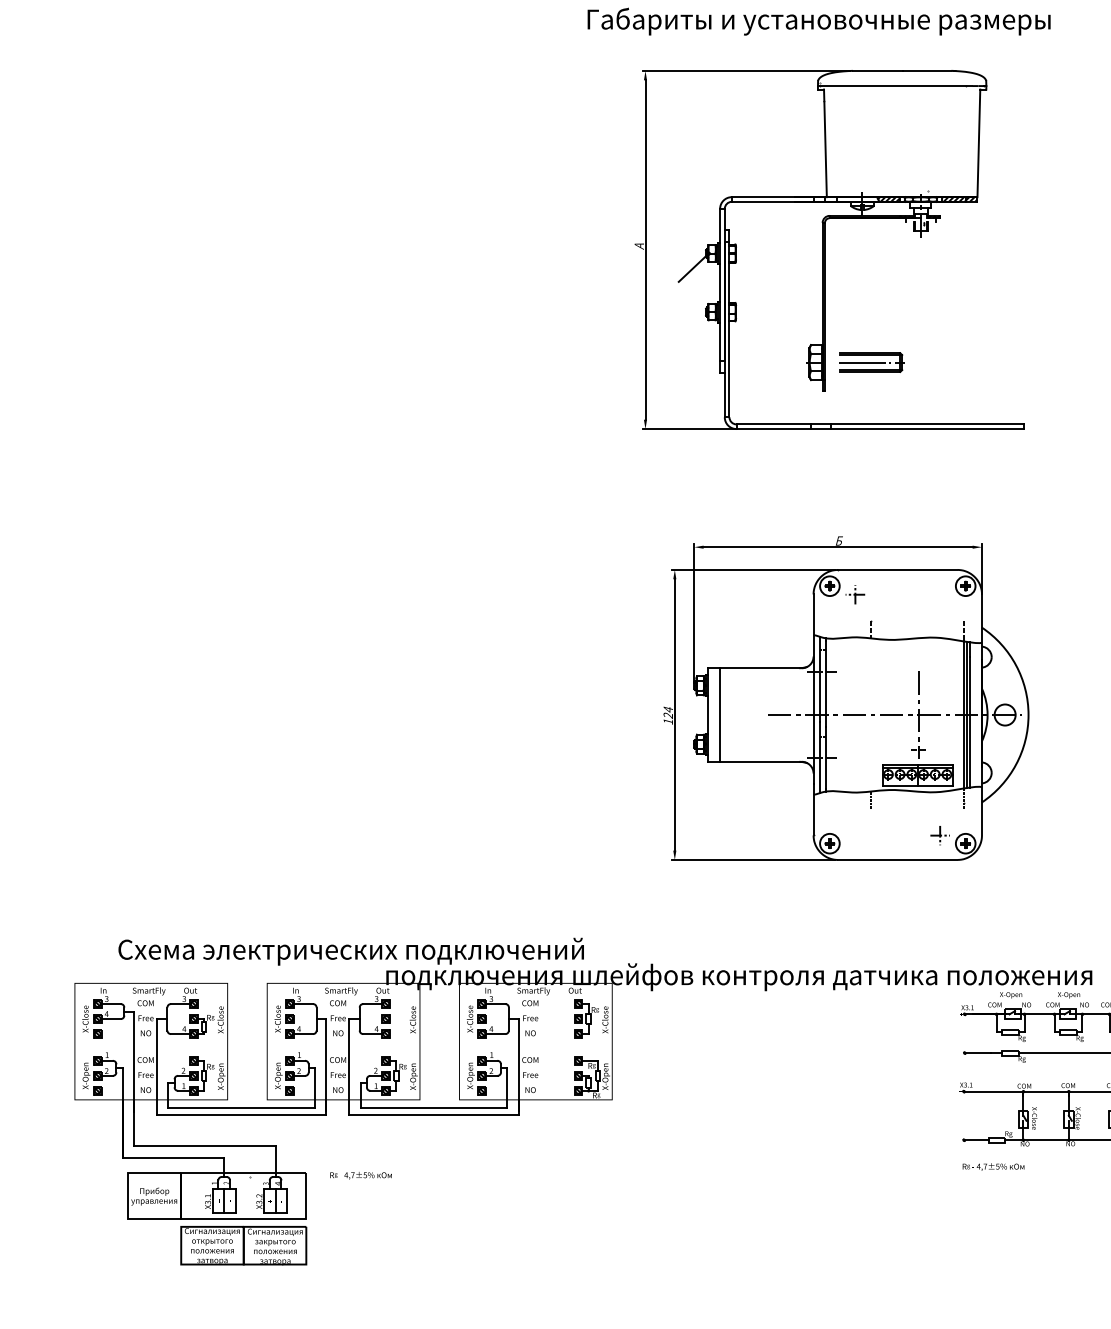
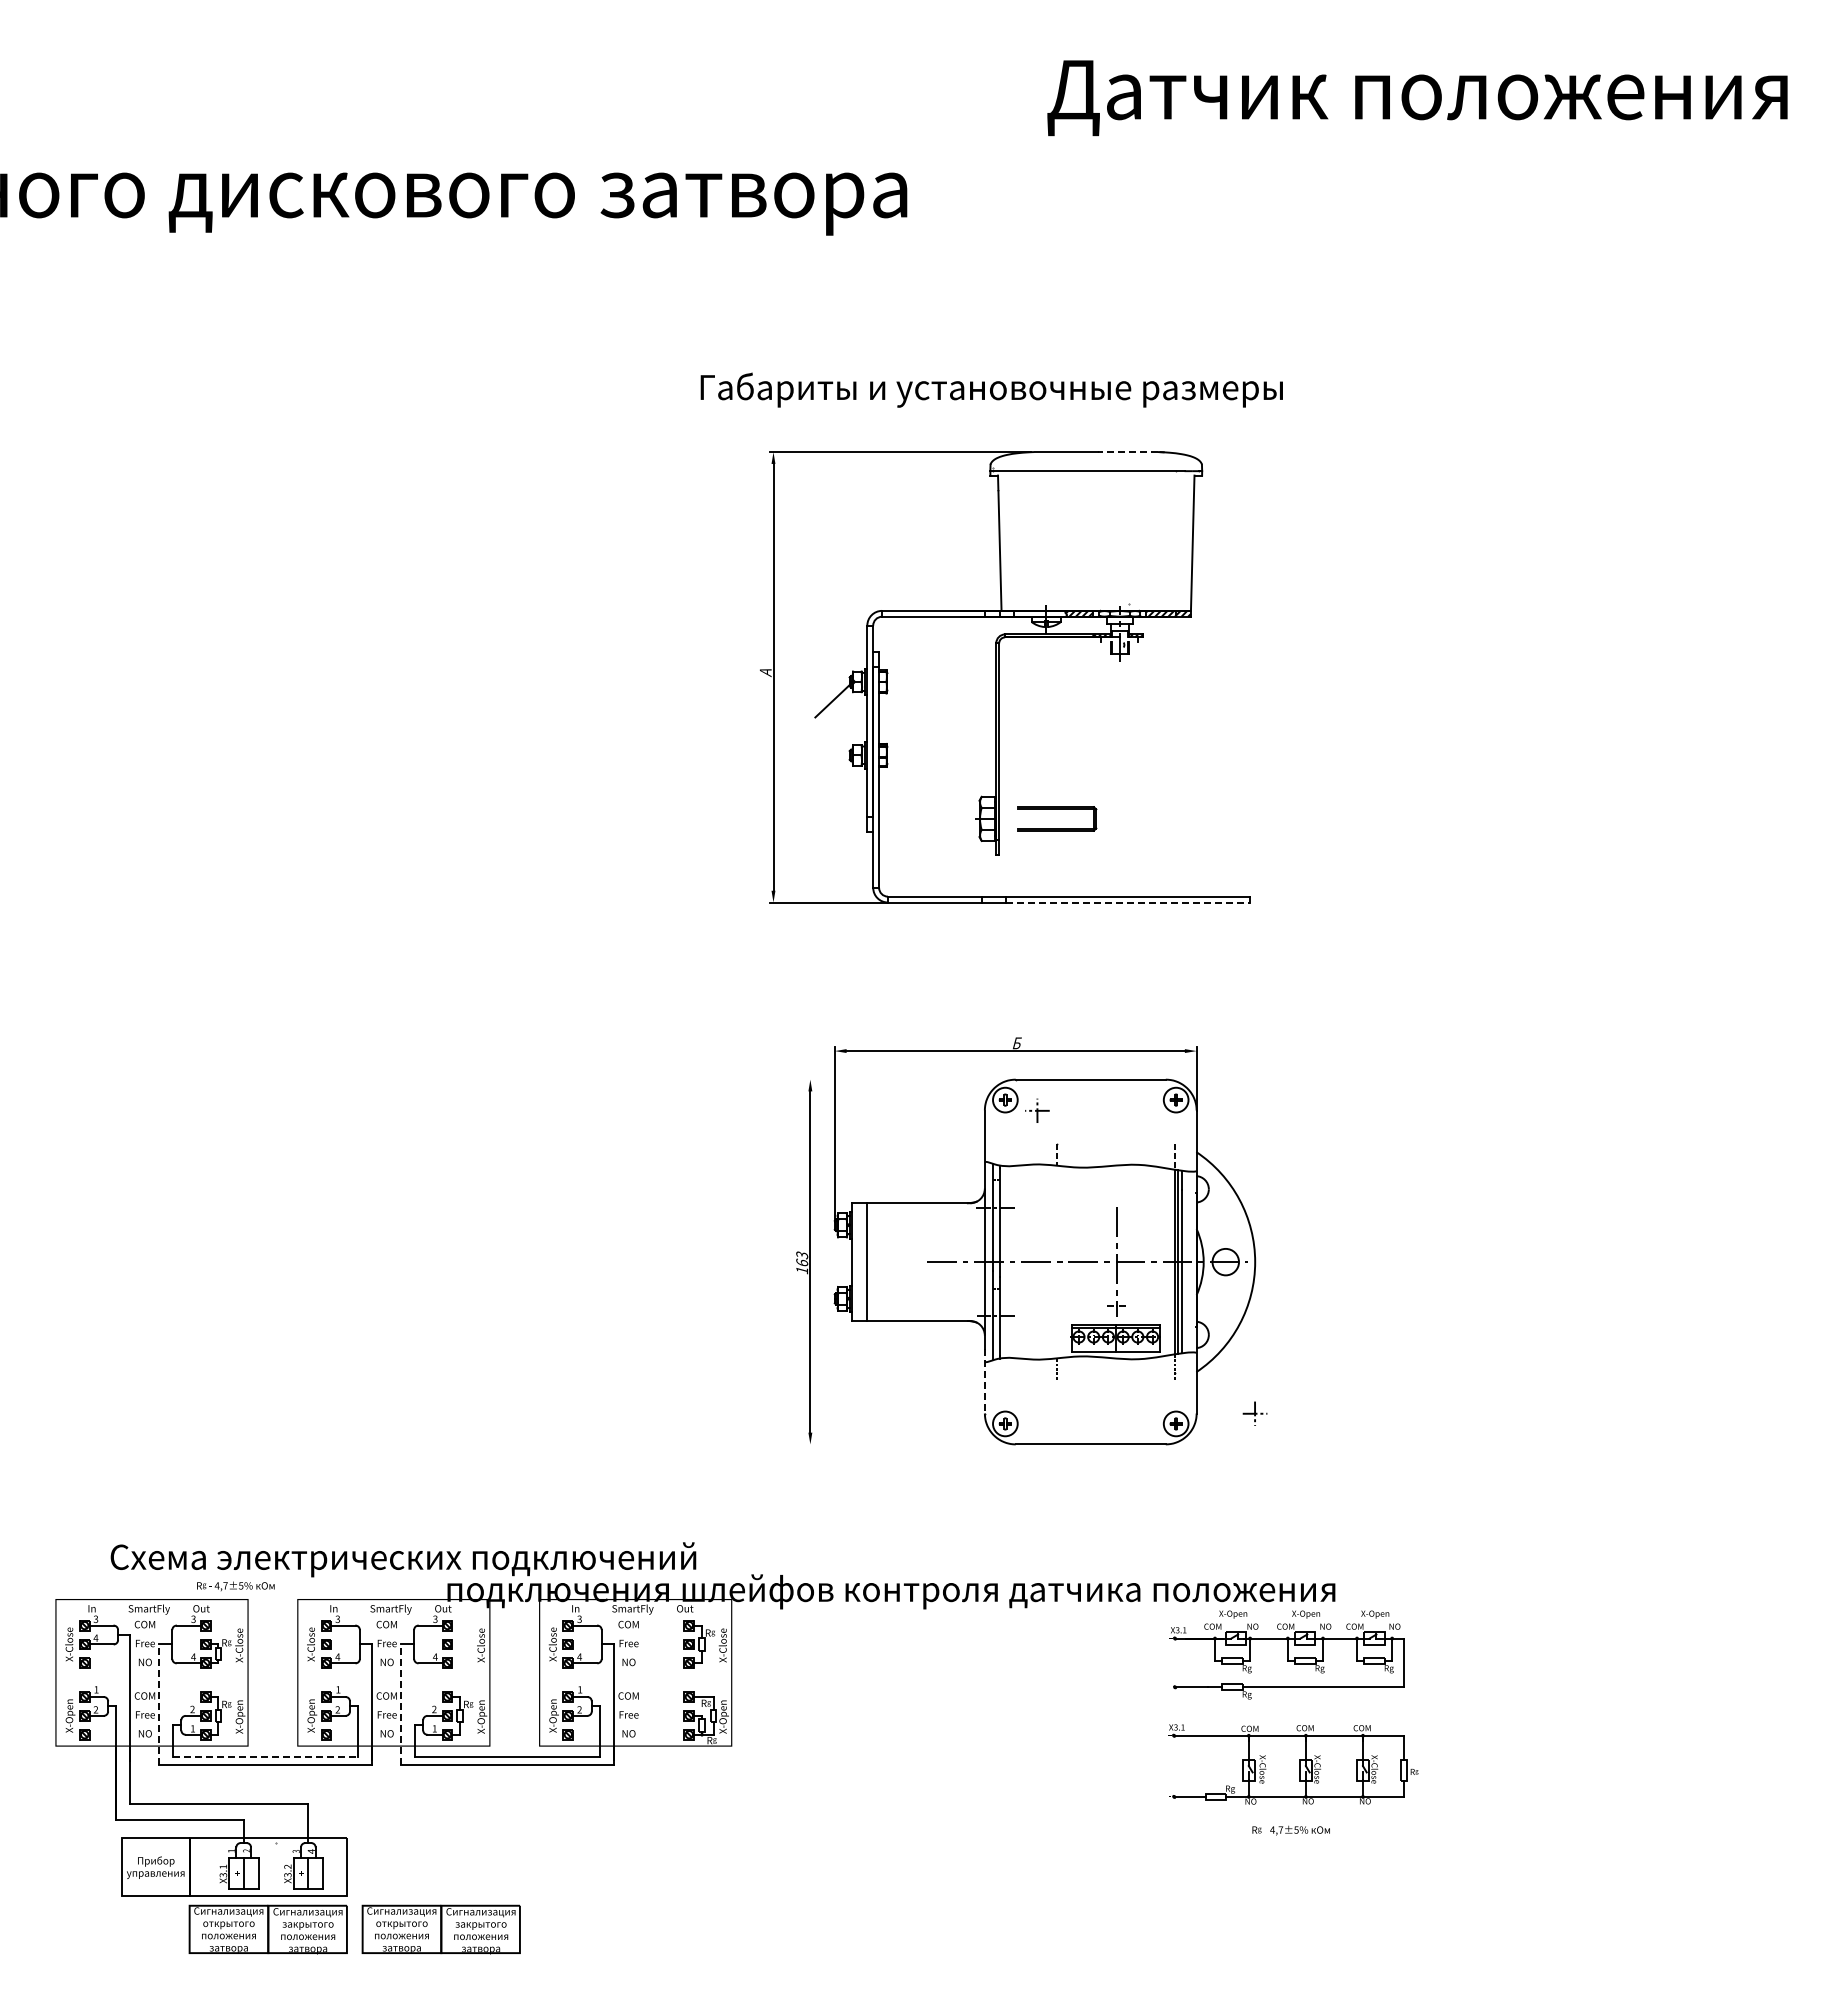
line: (927, 71) -> (1127, 452), solid -> dashed
line: (872, 362) -> (1058, 818), removed
line: (927, 429) -> (1128, 902), solid -> dashed
line: (752, 569) -> (908, 1079), removed
text: (668, 712) -> (802, 1259), 124 -> 163
line: (813, 809) -> (984, 1381), solid -> dashed
part: (939, 835) -> (1254, 1413), moved
line: (752, 860) -> (908, 1444), removed
line: (157, 1066) -> (159, 1704), solid -> dashed
line: (348, 1066) -> (400, 1704), solid -> dashed
line: (242, 1108) -> (266, 1756), solid -> dashed
text: (993, 1167) -> (1290, 1830), moved
text: (360, 1175) -> (235, 1586), moved
part: (380, 1245) -> (440, 1929), added

